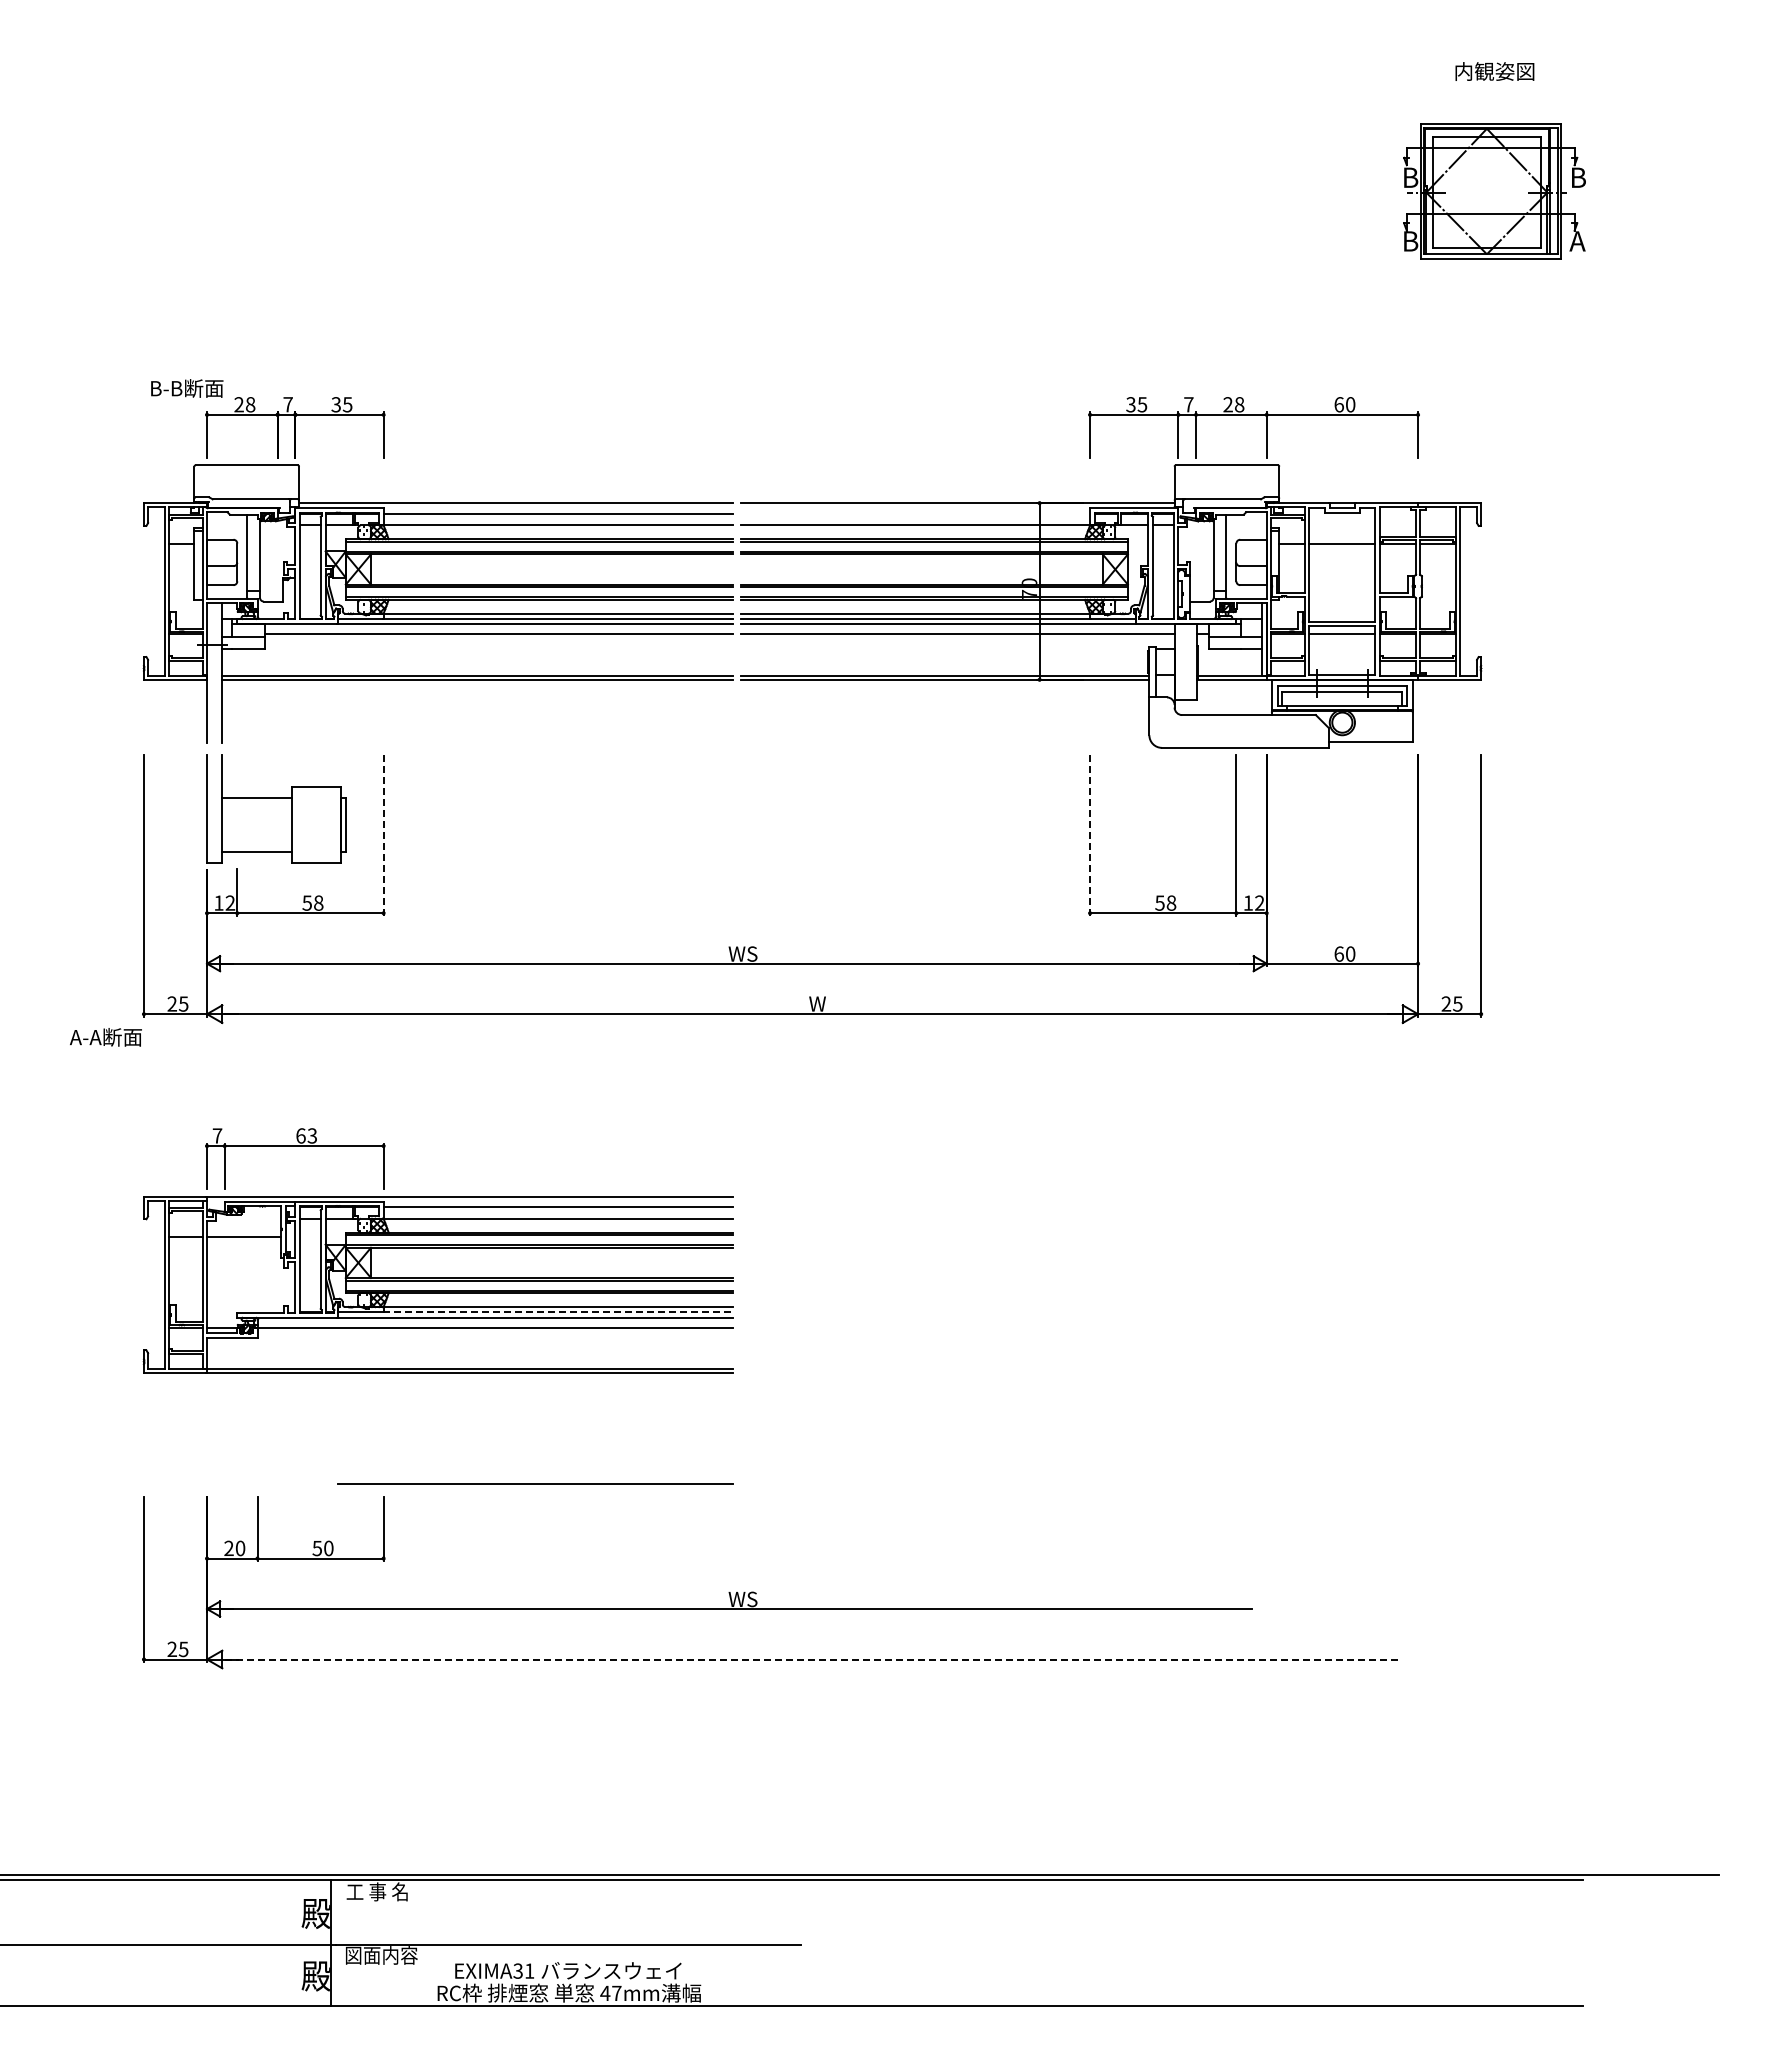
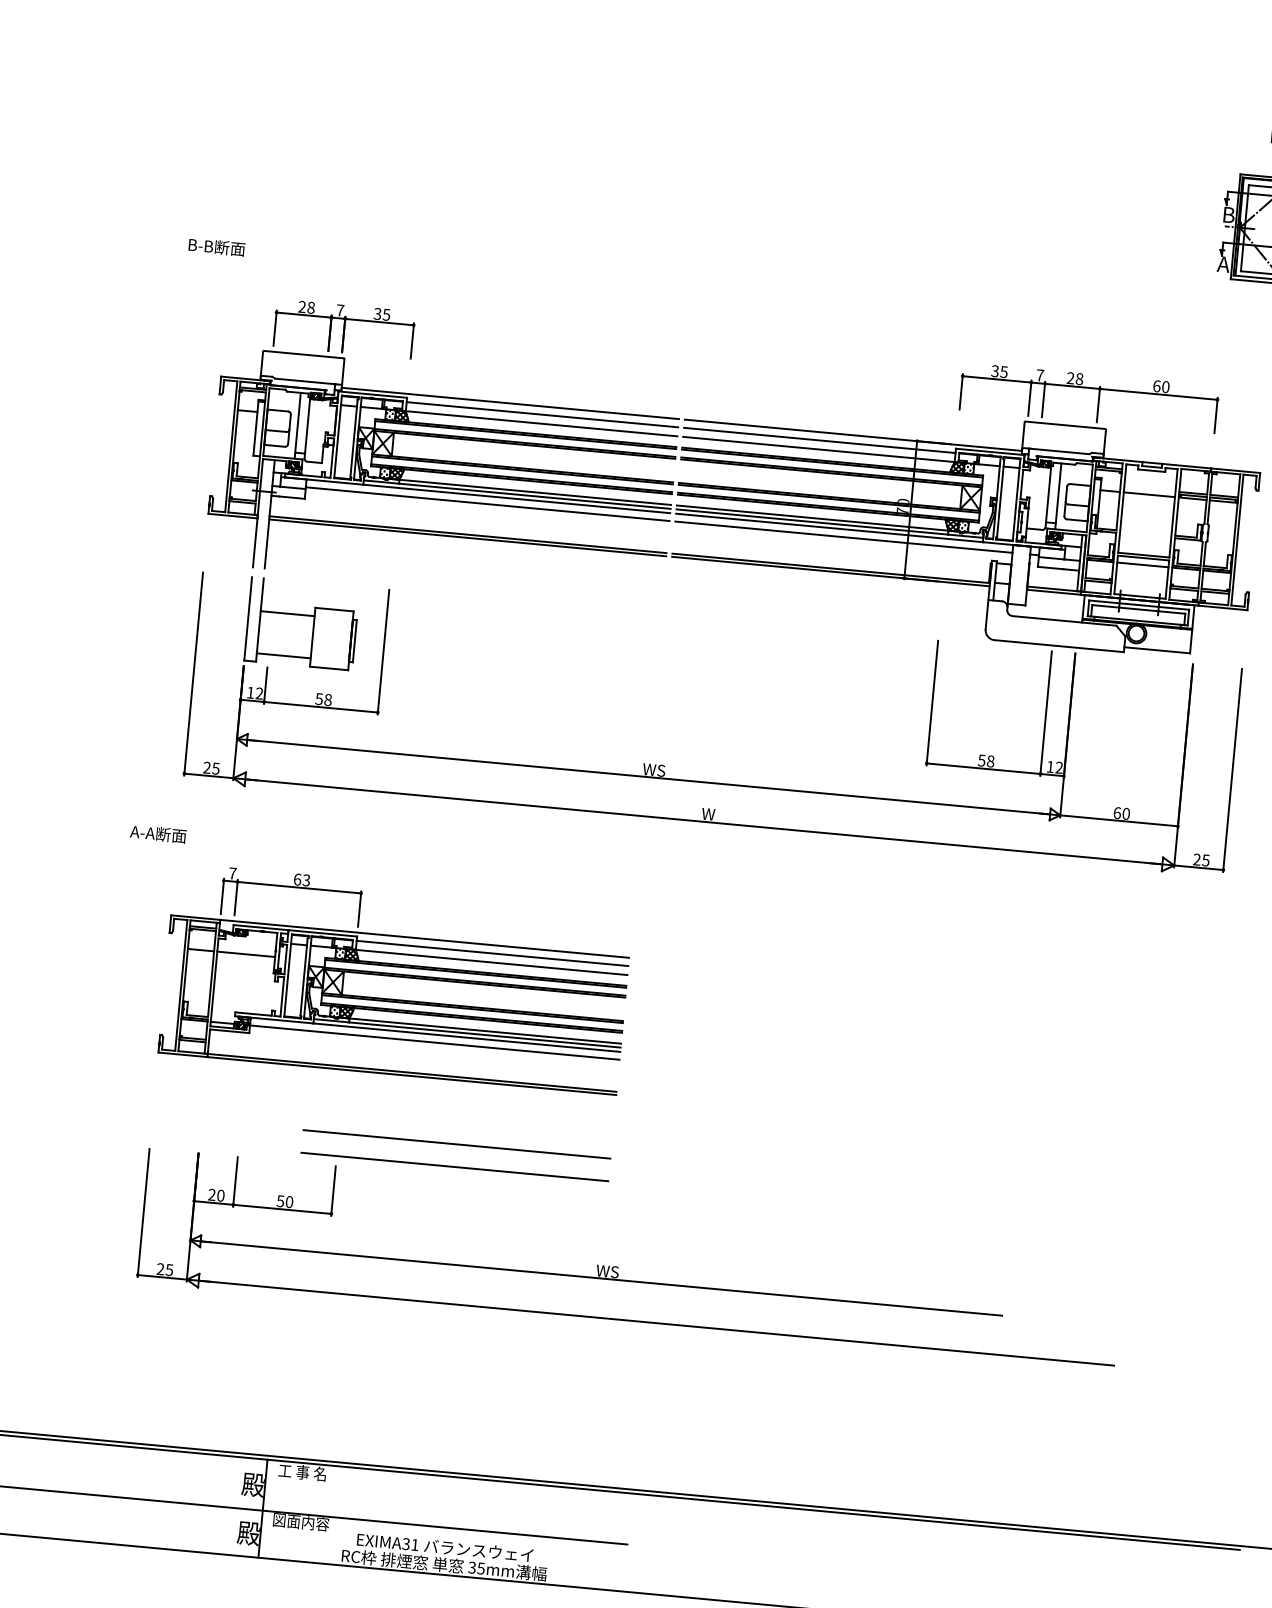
text: (1409, 241) -> (1223, 264), B -> A
text: (187, 388) -> (217, 247), moved
line: (915, 513) -> (819, 440), added
line: (383, 836) -> (383, 652), dashed -> solid
line: (1090, 836) -> (932, 703), dashed -> solid
text: (105, 1037) -> (158, 834), moved
line: (558, 1312) -> (484, 1035), dashed -> solid
line: (535, 1454) -> (456, 1143), added
line: (812, 1659) -> (657, 1323), dashed -> solid
text: (610, 1993) -> (476, 1568), 47mm -> 35mm

